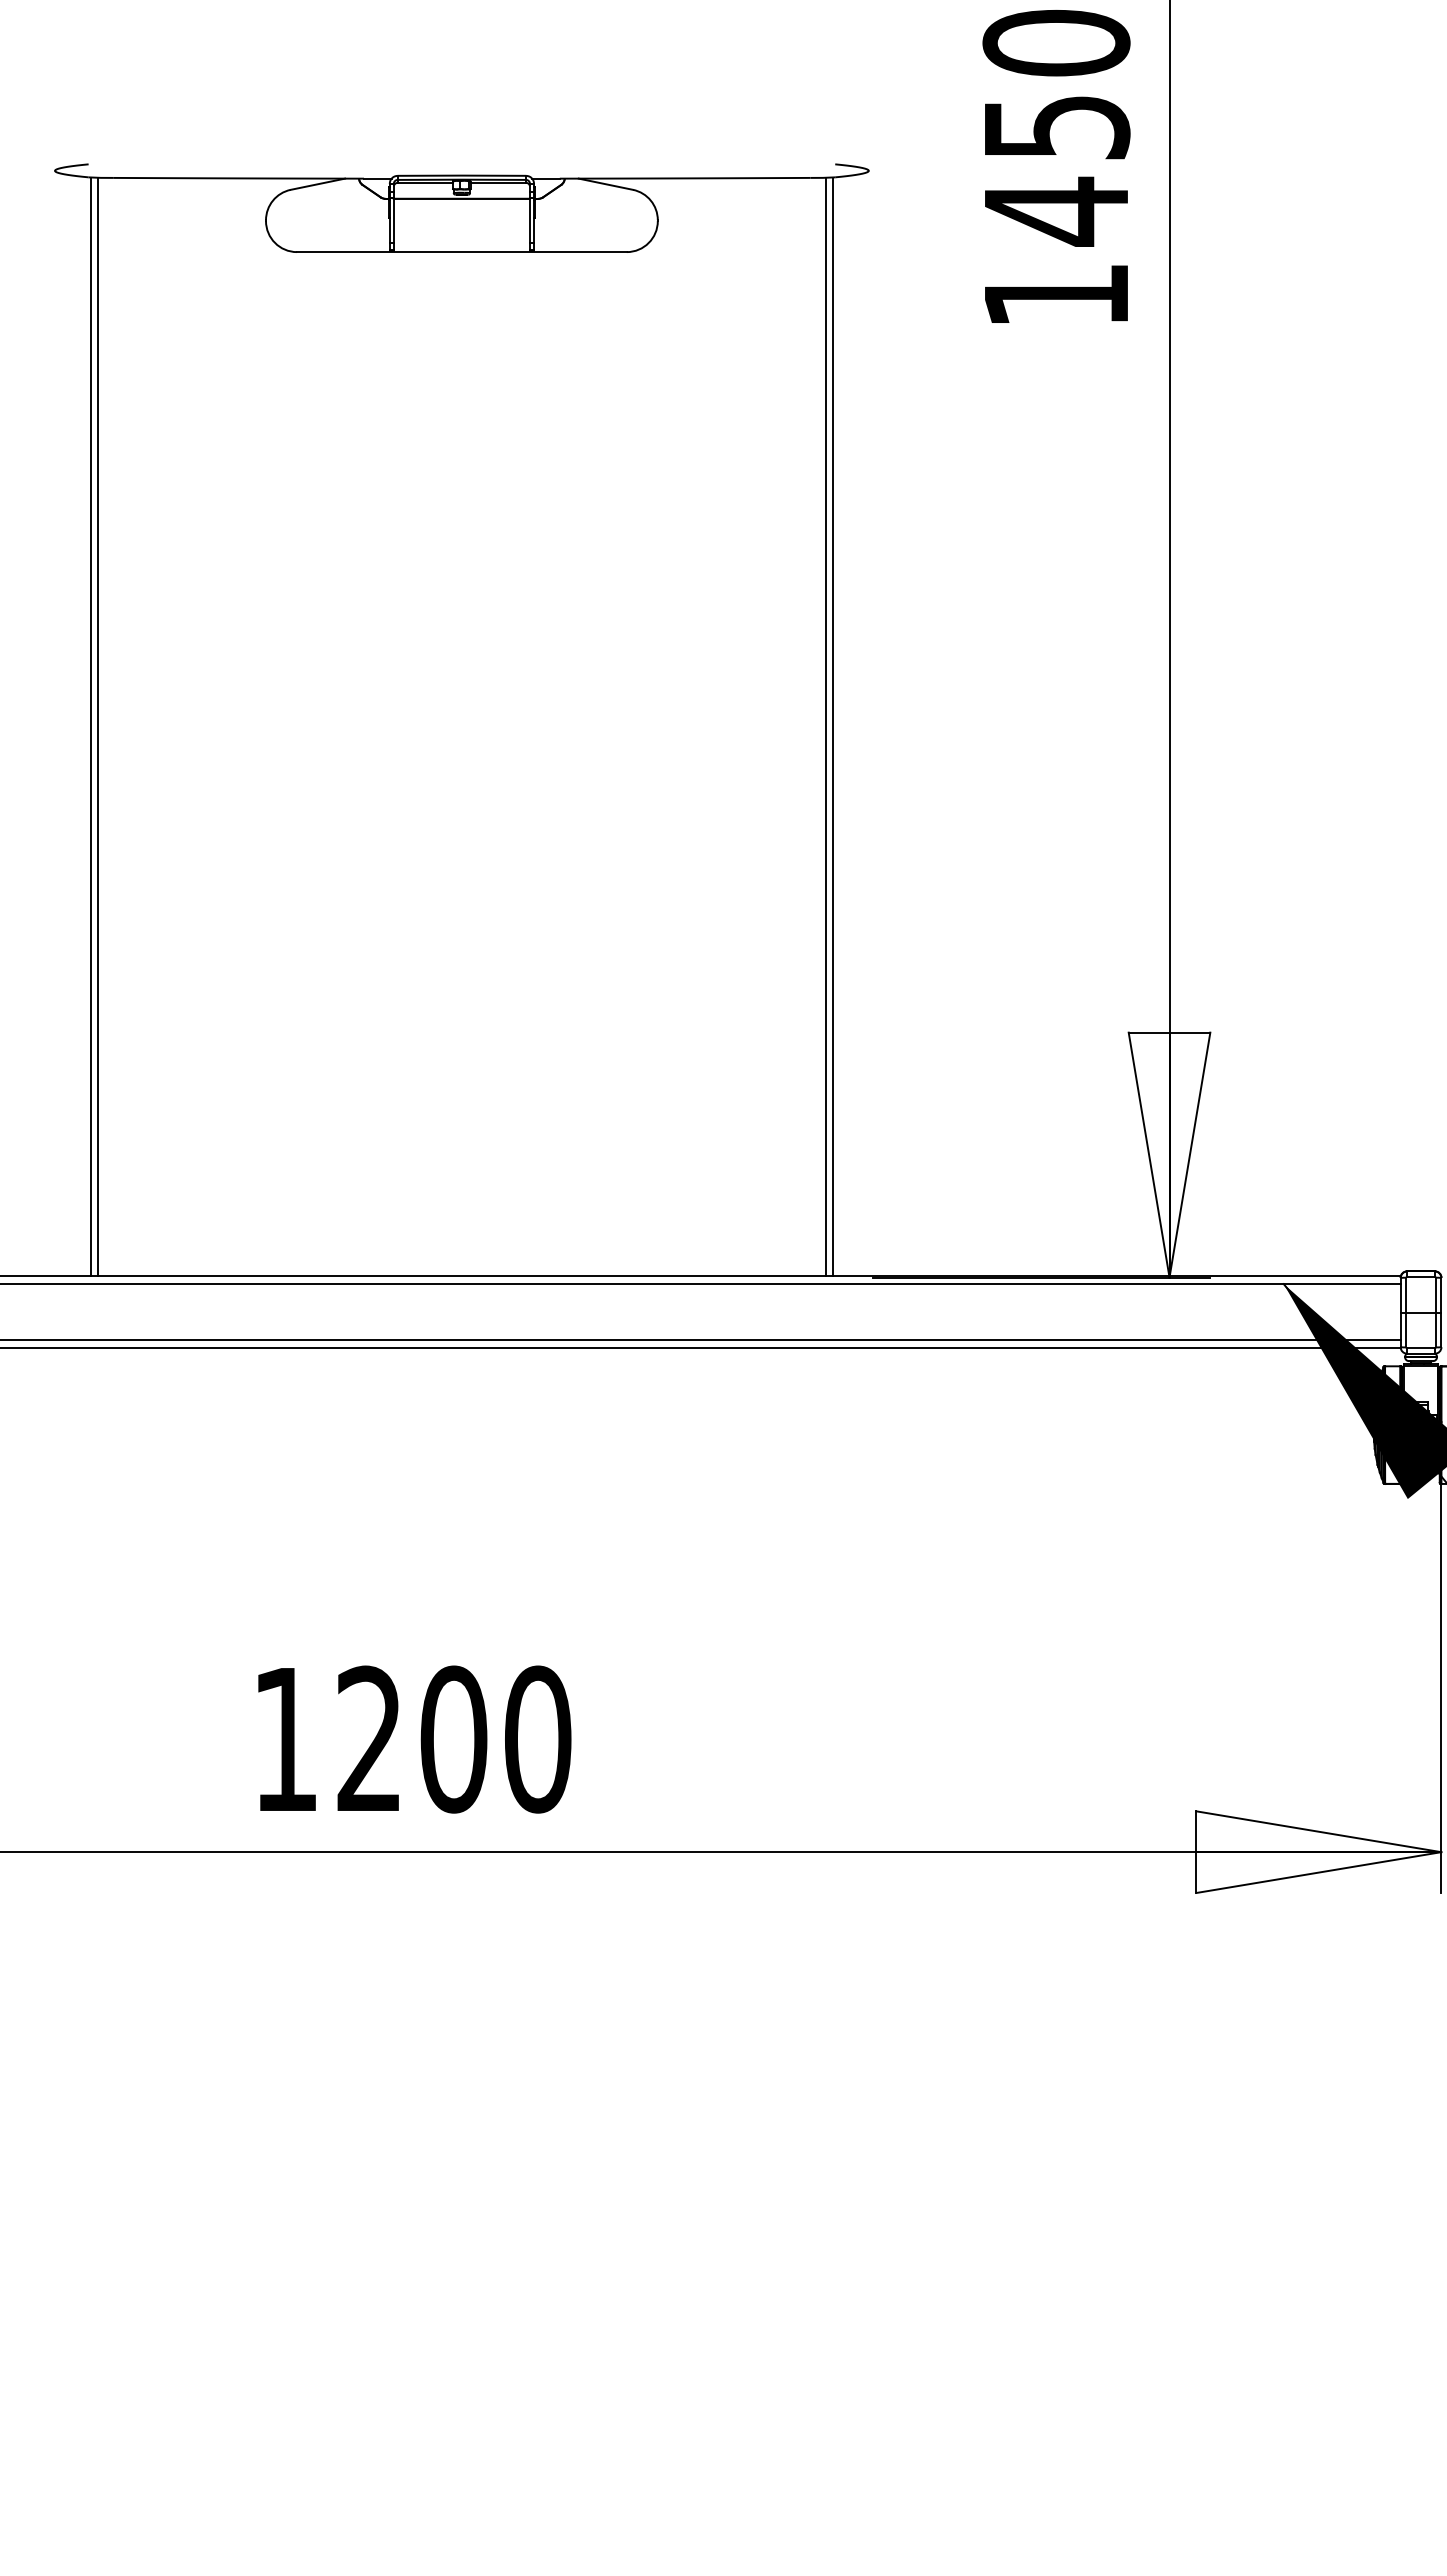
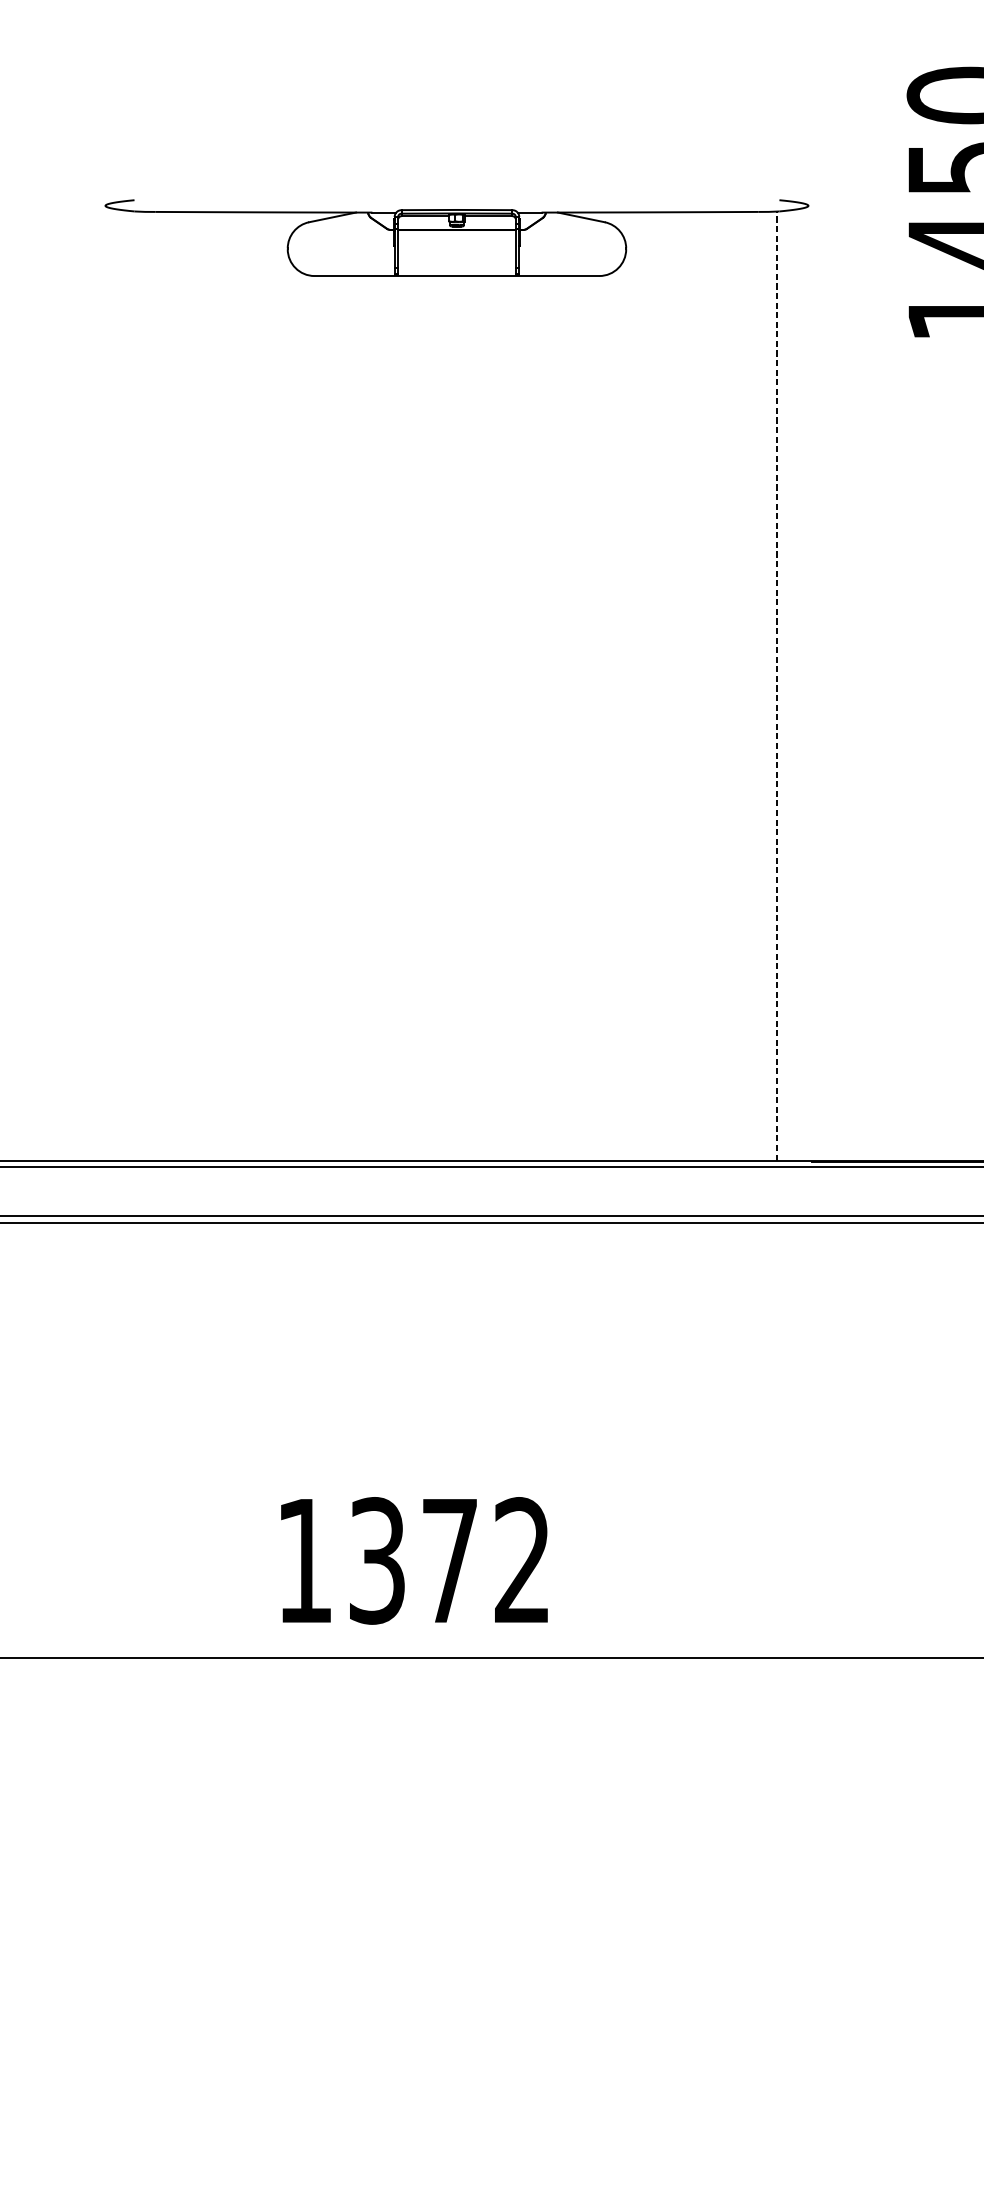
line: (91, 726) -> (137, 685), removed
line: (97, 726) -> (142, 685), removed
line: (826, 726) -> (771, 685), removed
line: (832, 726) -> (777, 685), solid -> dashed
text: (454, 1739) -> (450, 1560), 1200 -> 1372

